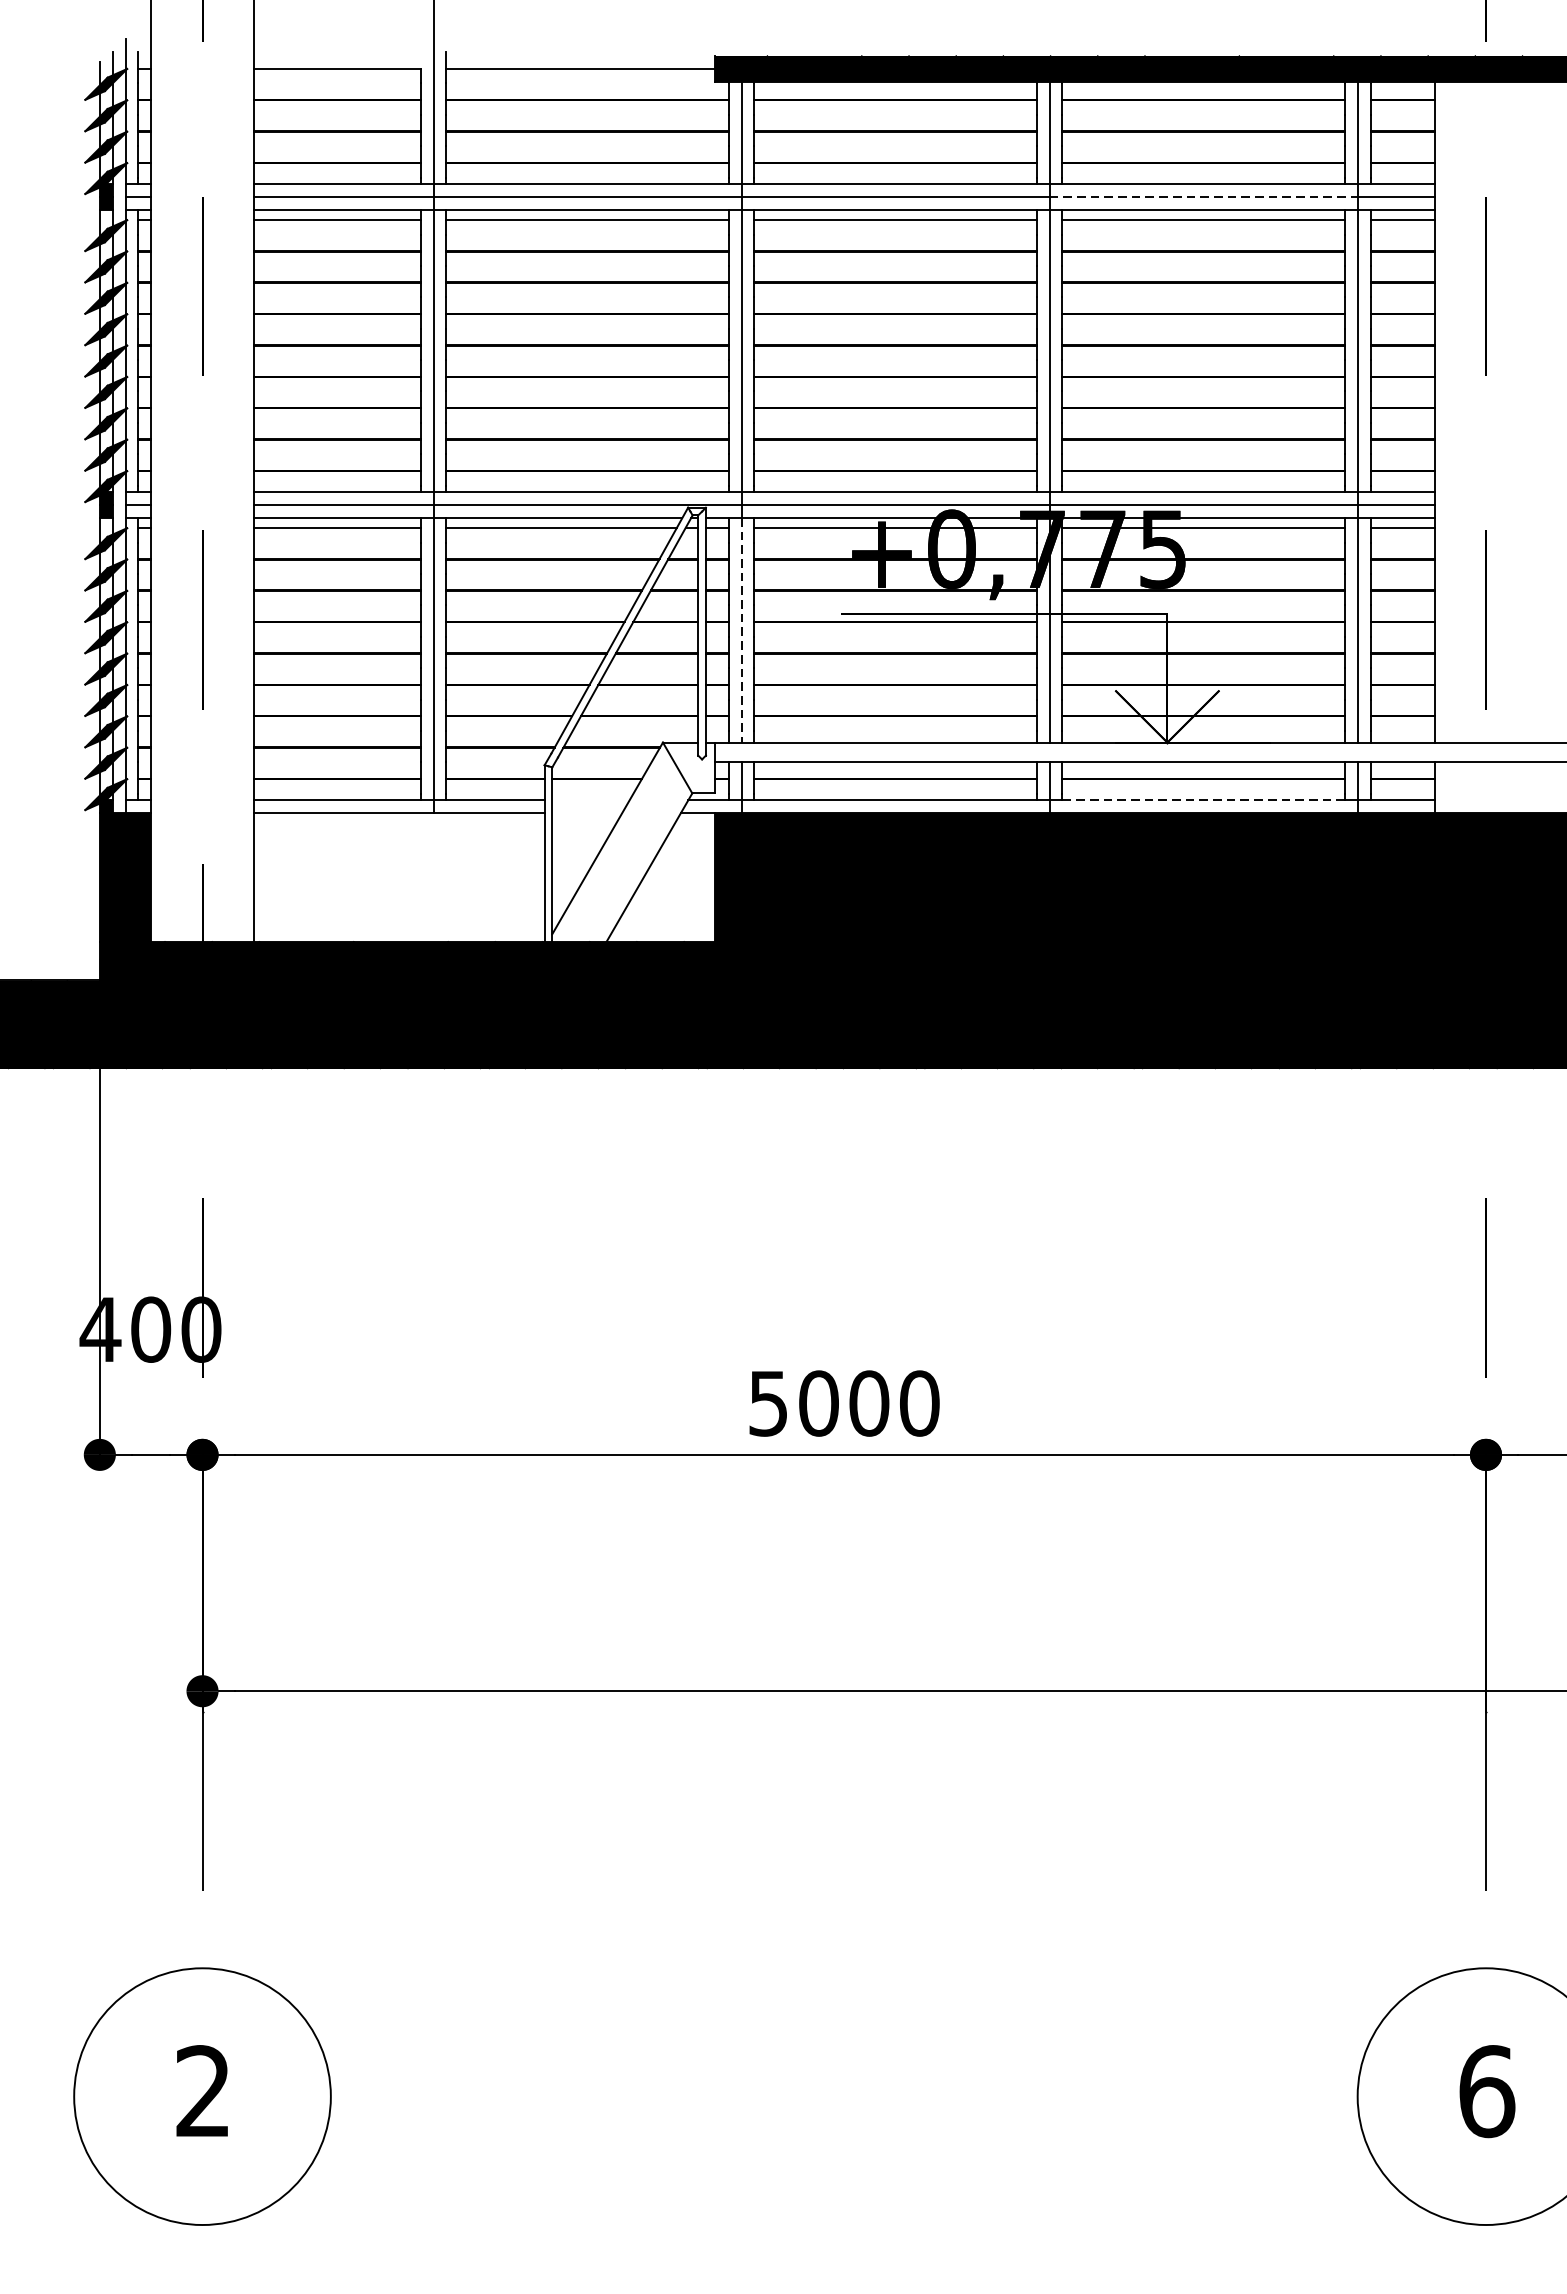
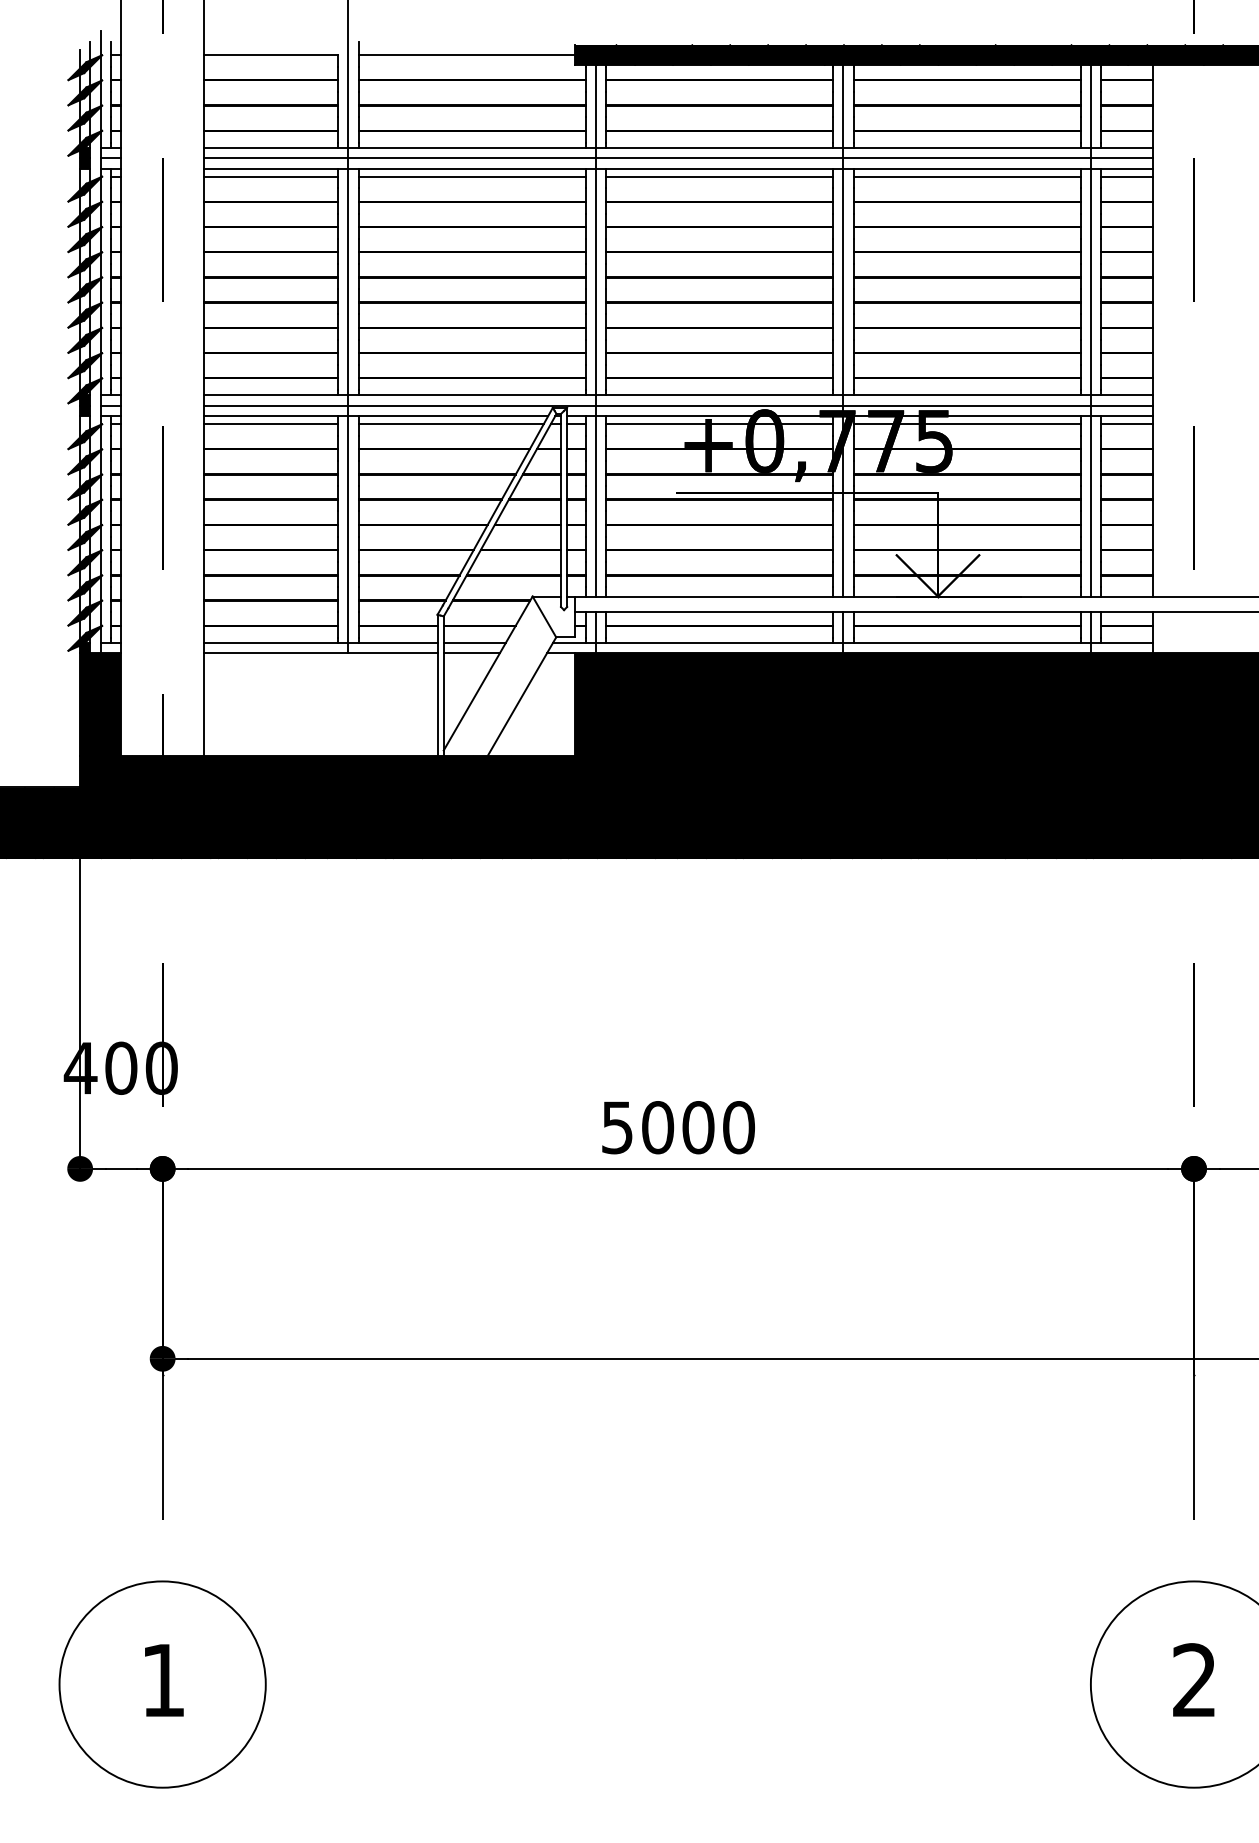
line: (1204, 197) -> (967, 158), dashed -> solid
line: (741, 630) -> (595, 506), dashed -> solid
line: (590, 799) -> (474, 642), added
line: (1204, 799) -> (967, 642), dashed -> solid
line: (586, 813) -> (471, 653), added
text: (202, 2090) -> (162, 1679), 2 -> 1
text: (1486, 2091) -> (1194, 1680), 6 -> 2

